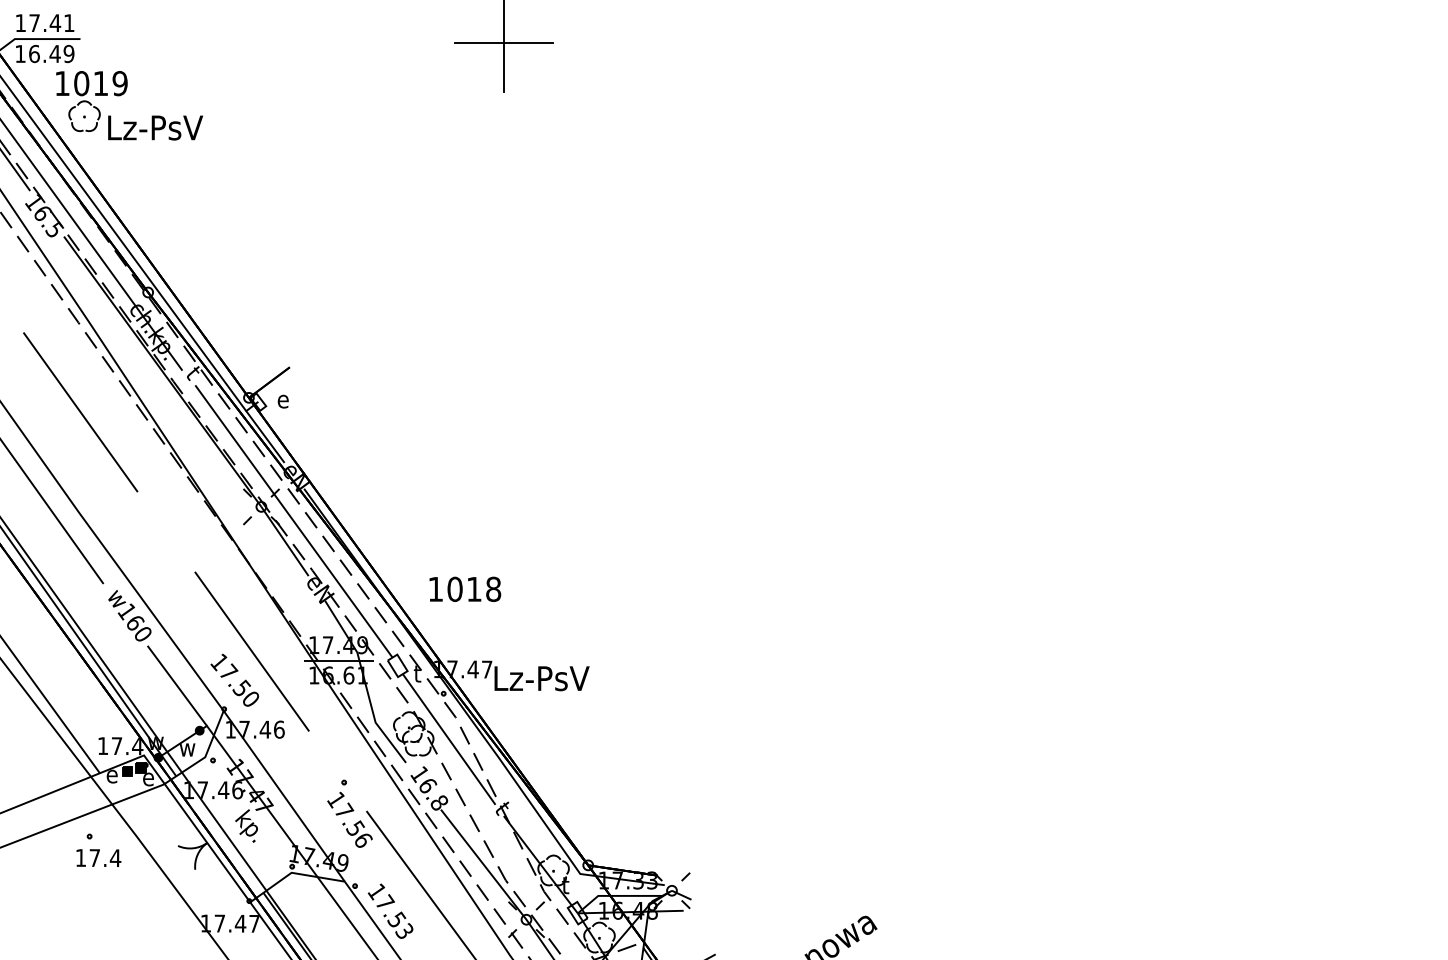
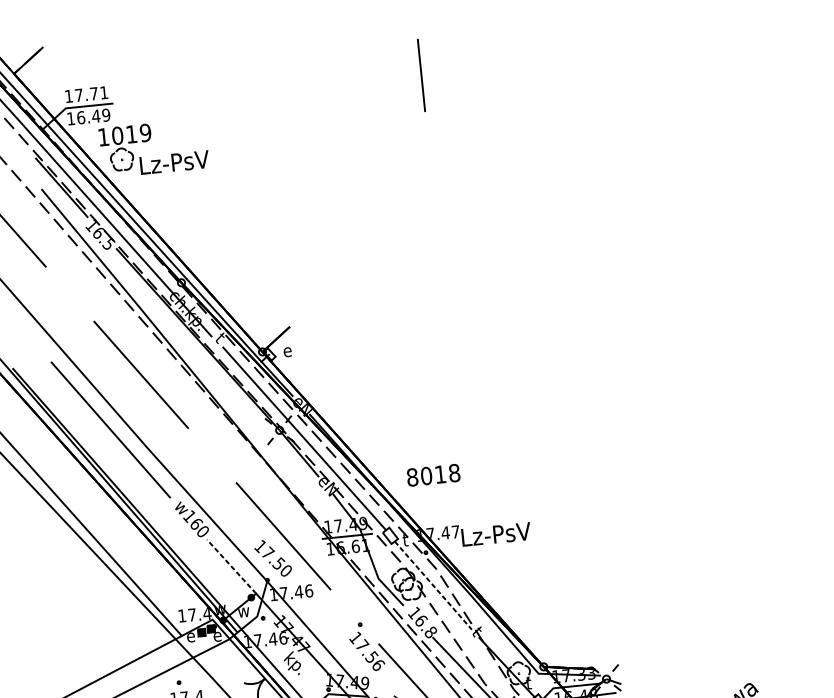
text: (55, 22) -> (94, 93), 17.41 -> 17.71
line: (503, 43) -> (421, 75), removed
text: (435, 588) -> (412, 476), 1018 -> 8018
line: (177, 685) -> (231, 566), solid -> dashed
line: (449, 739) -> (433, 585), solid -> dashed

